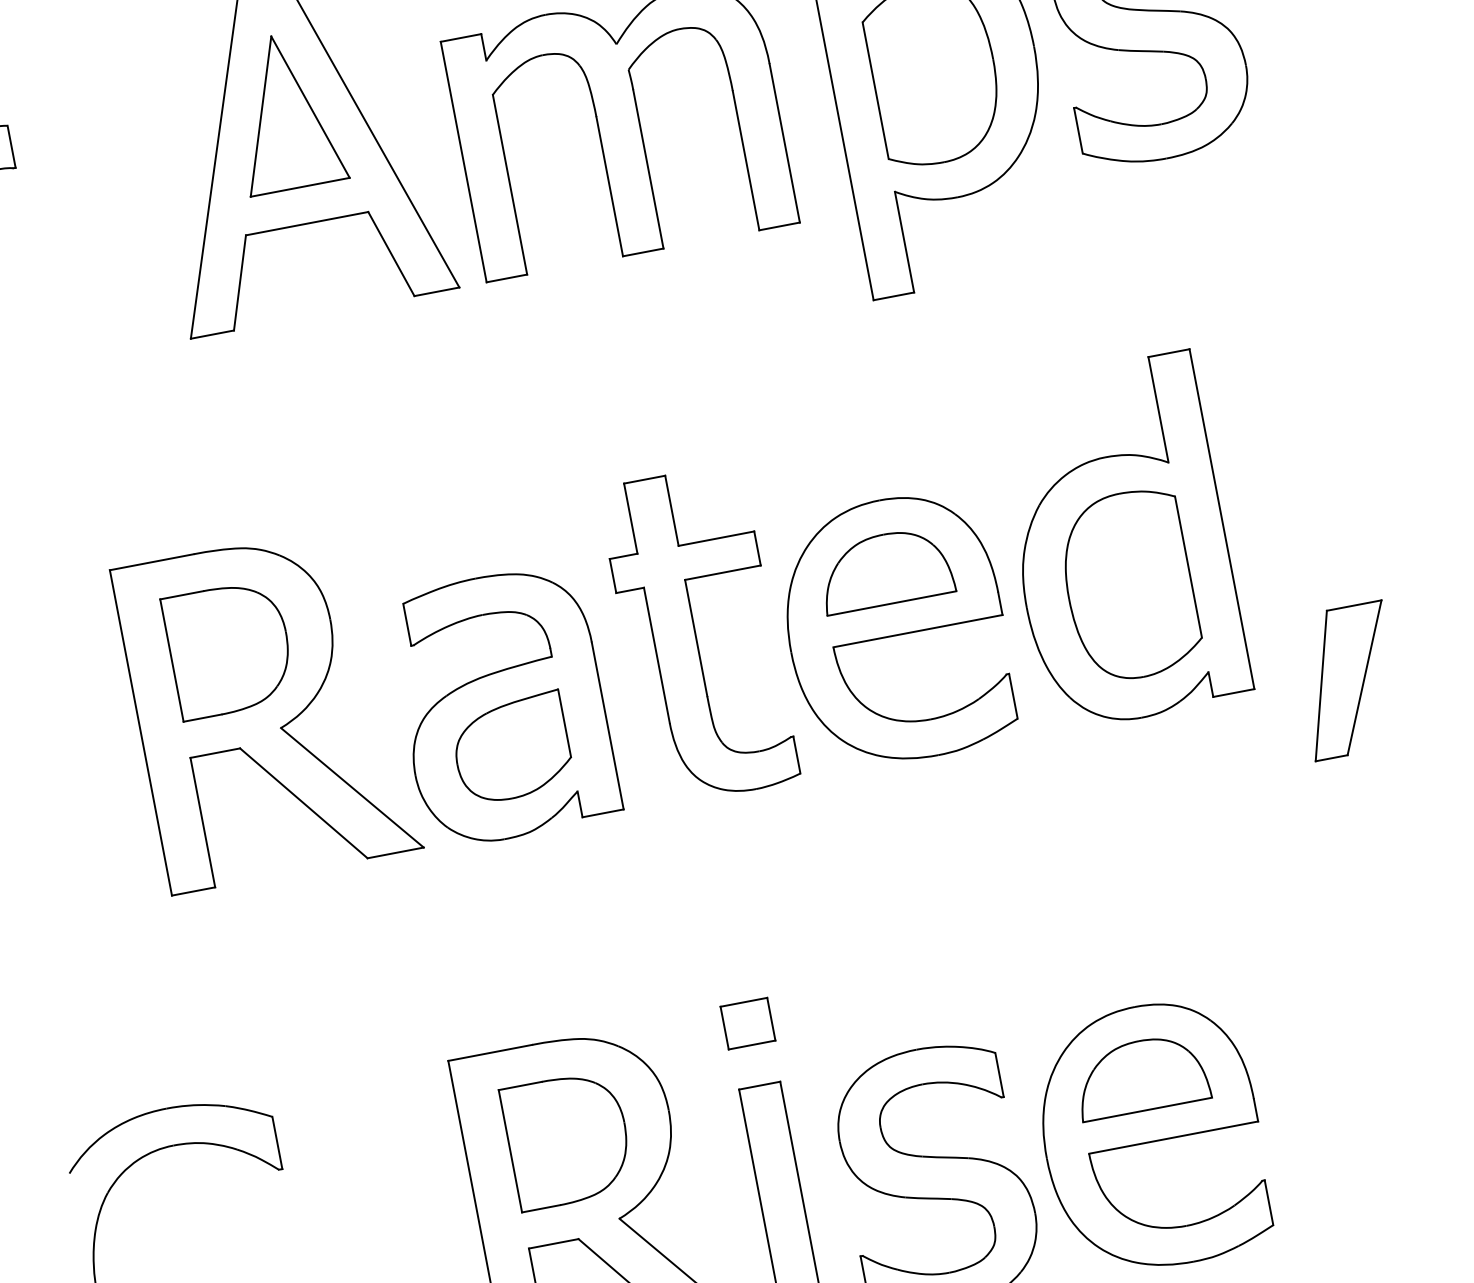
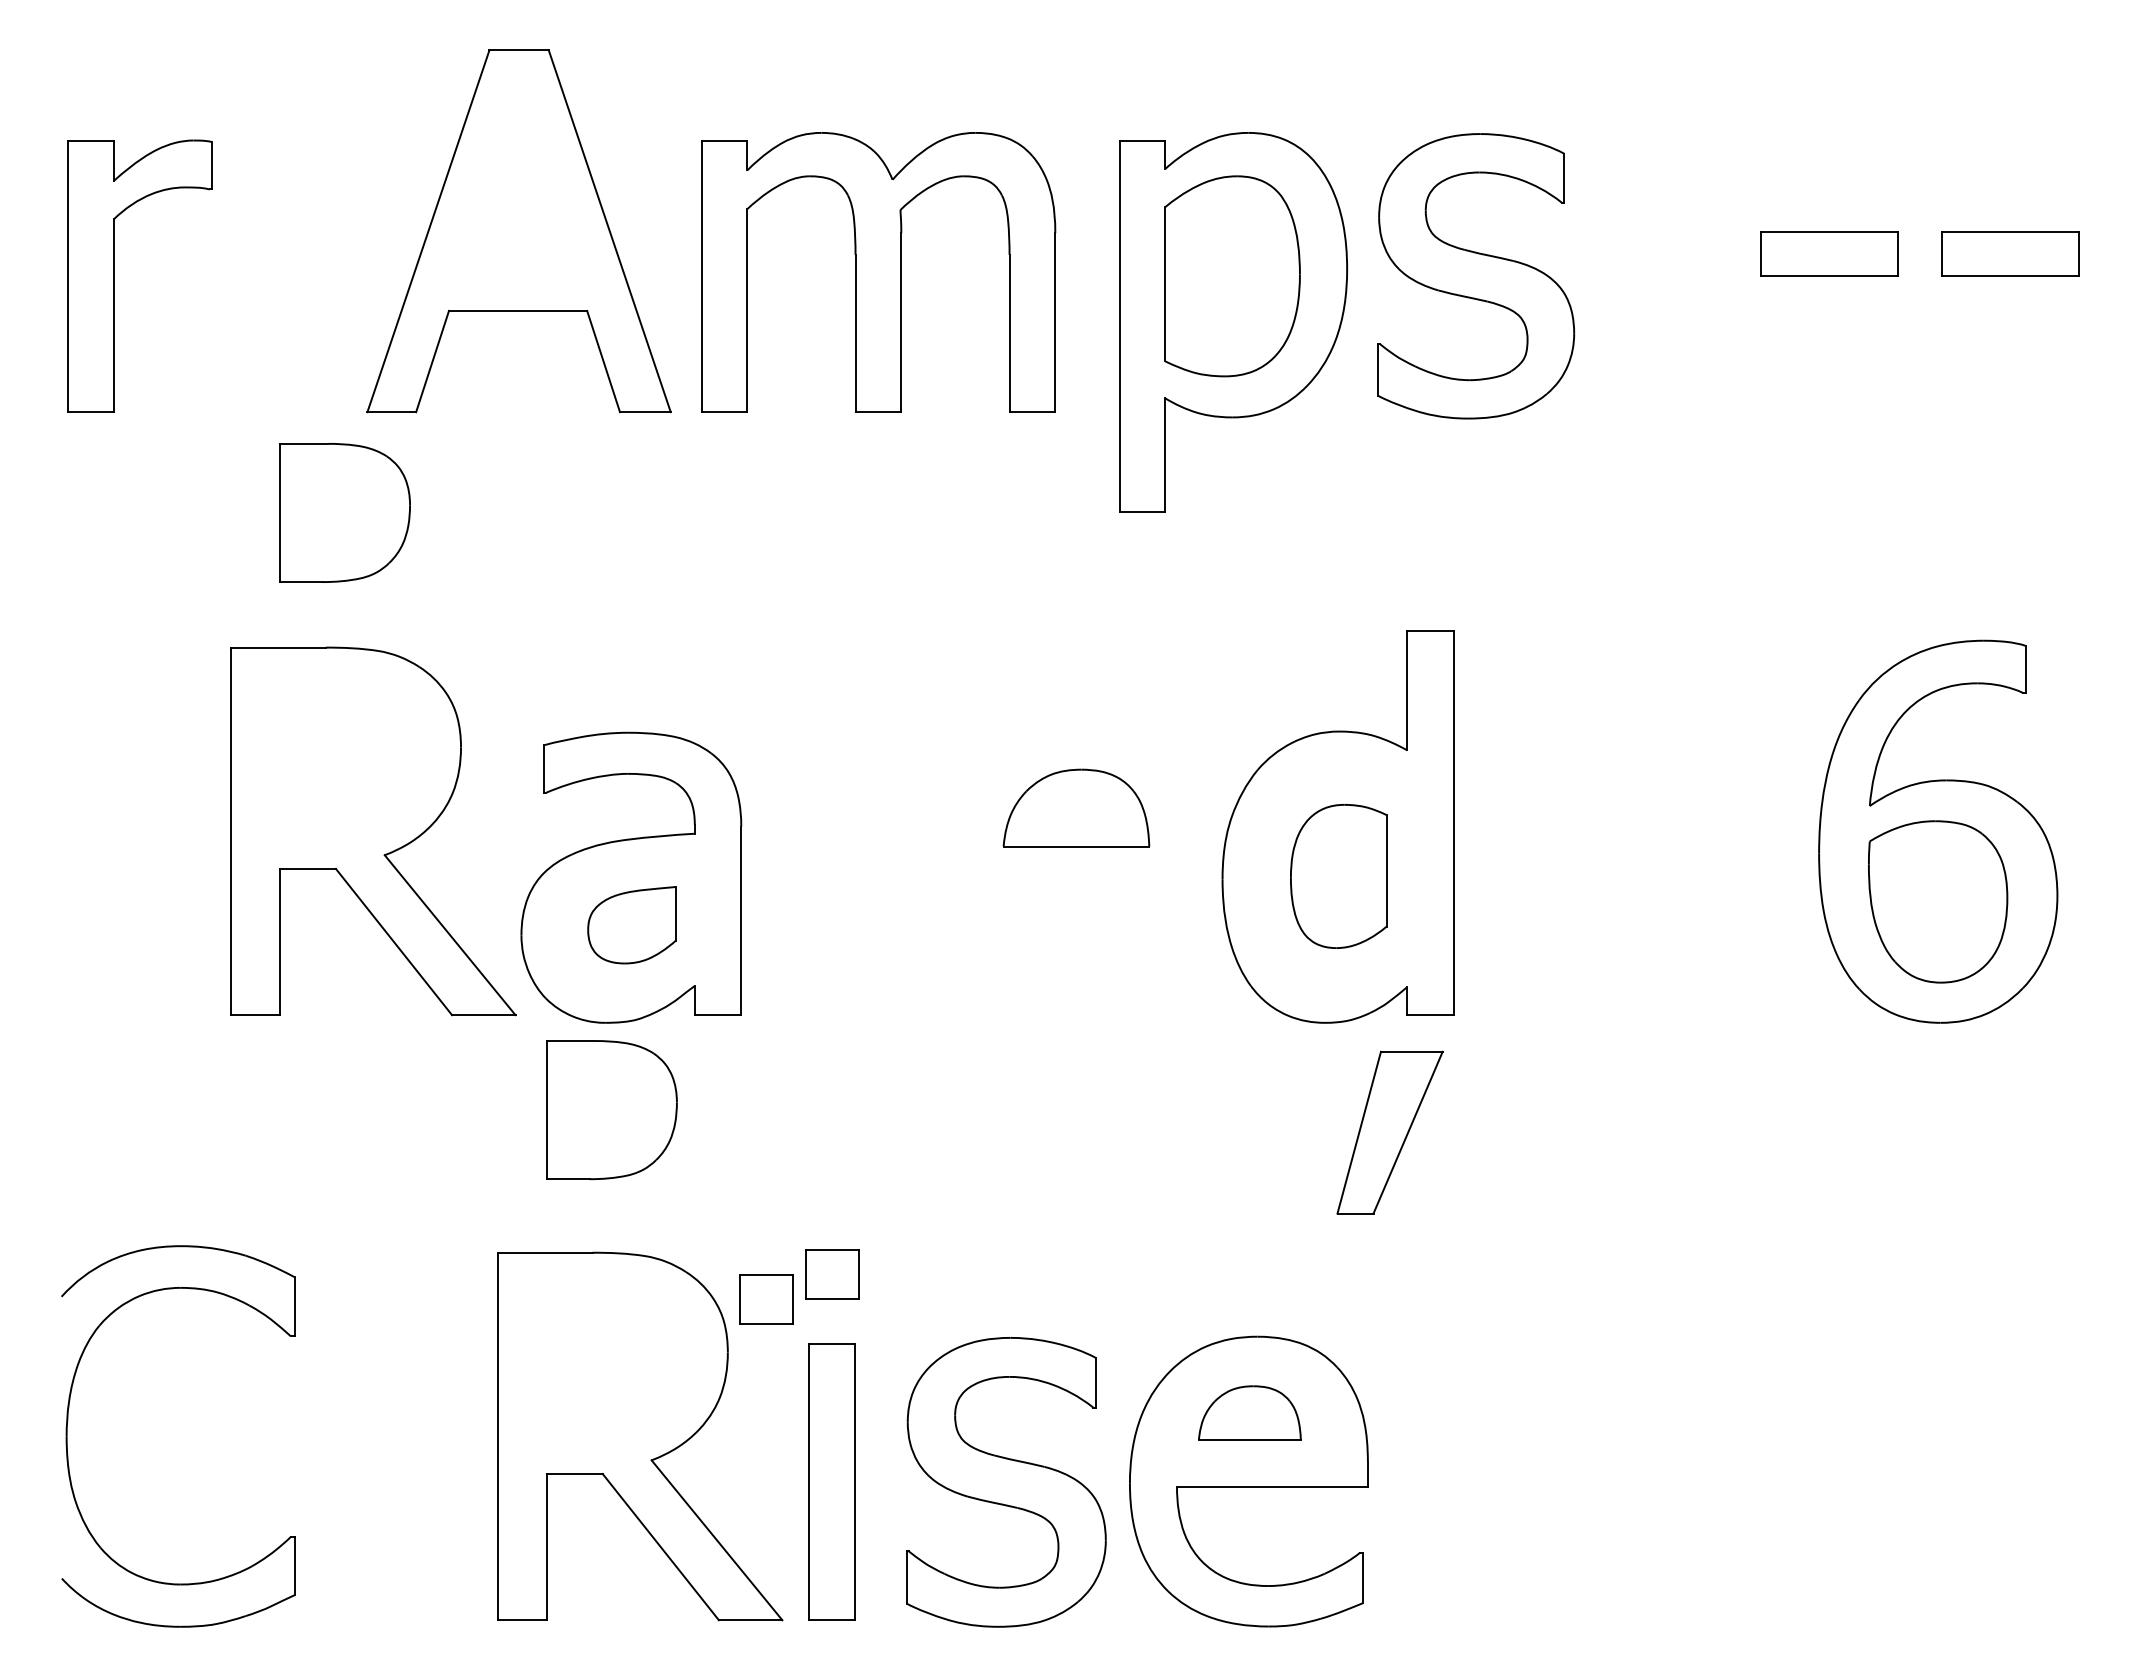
part: (285, 111) -> (517, 184), removed
part: (1129, 585) -> (1338, 876), size x0.7
part: (896, 630) -> (1075, 876), removed
part: (698, 634) -> (859, 840), removed
part: (229, 649) -> (344, 512), moved
part: (1348, 680) -> (1389, 1132), moved
part: (511, 747) -> (631, 924), size x0.7
part: (694, 1056) -> (766, 1299), added
part: (1140, 1075) -> (1249, 1412), size x0.7
part: (567, 1140) -> (611, 1110), moved

